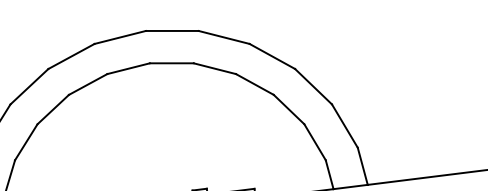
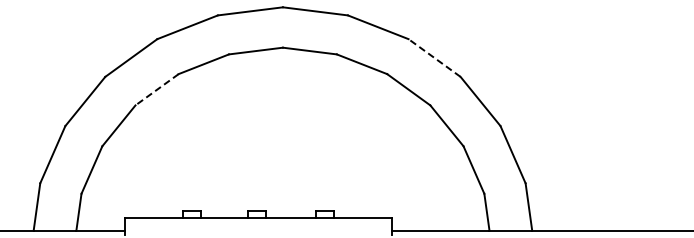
line: (272, 56) -> (434, 57), solid -> dashed
line: (53, 109) -> (157, 89), solid -> dashed

